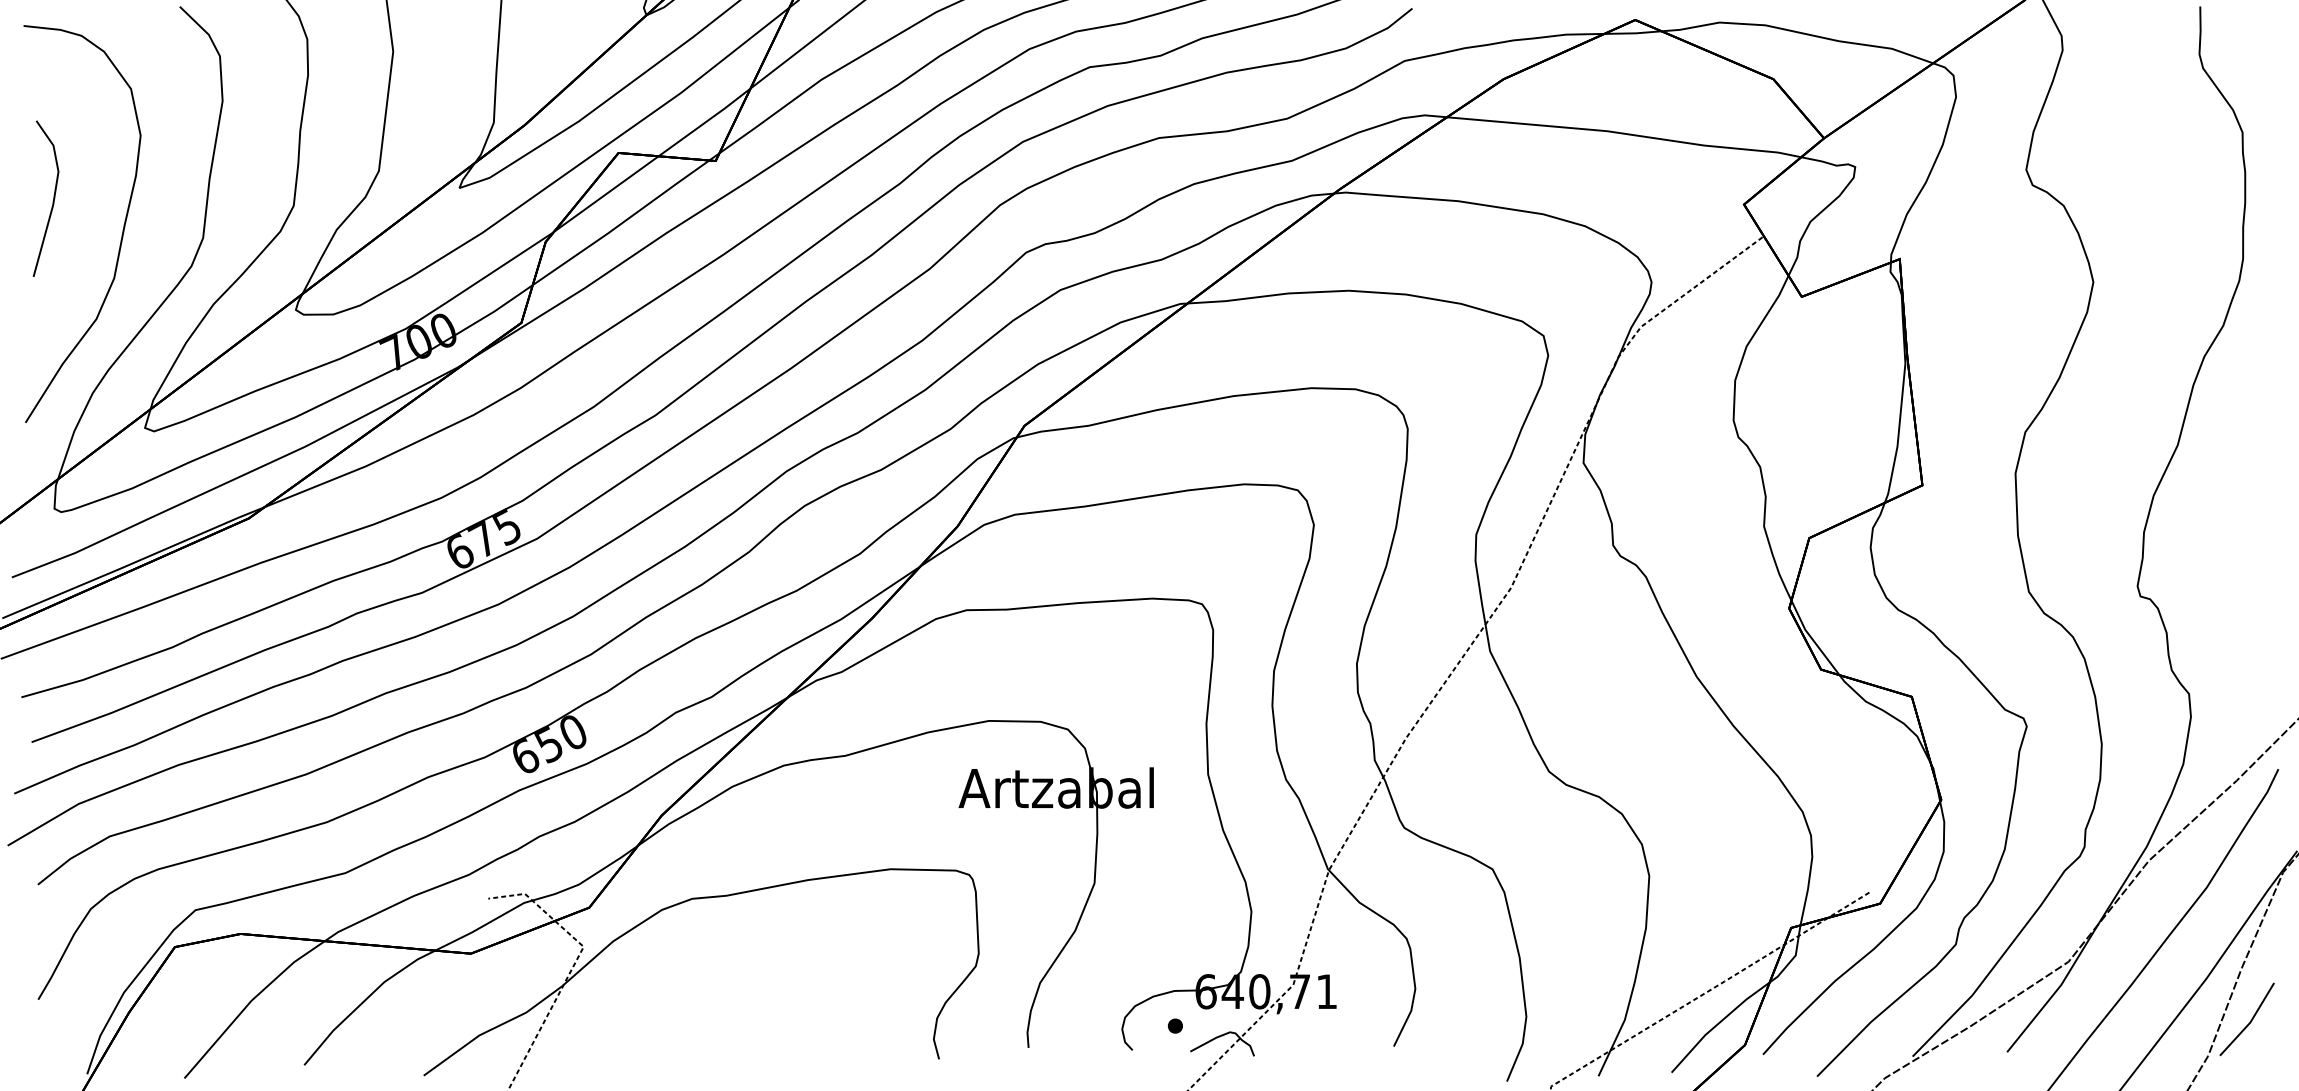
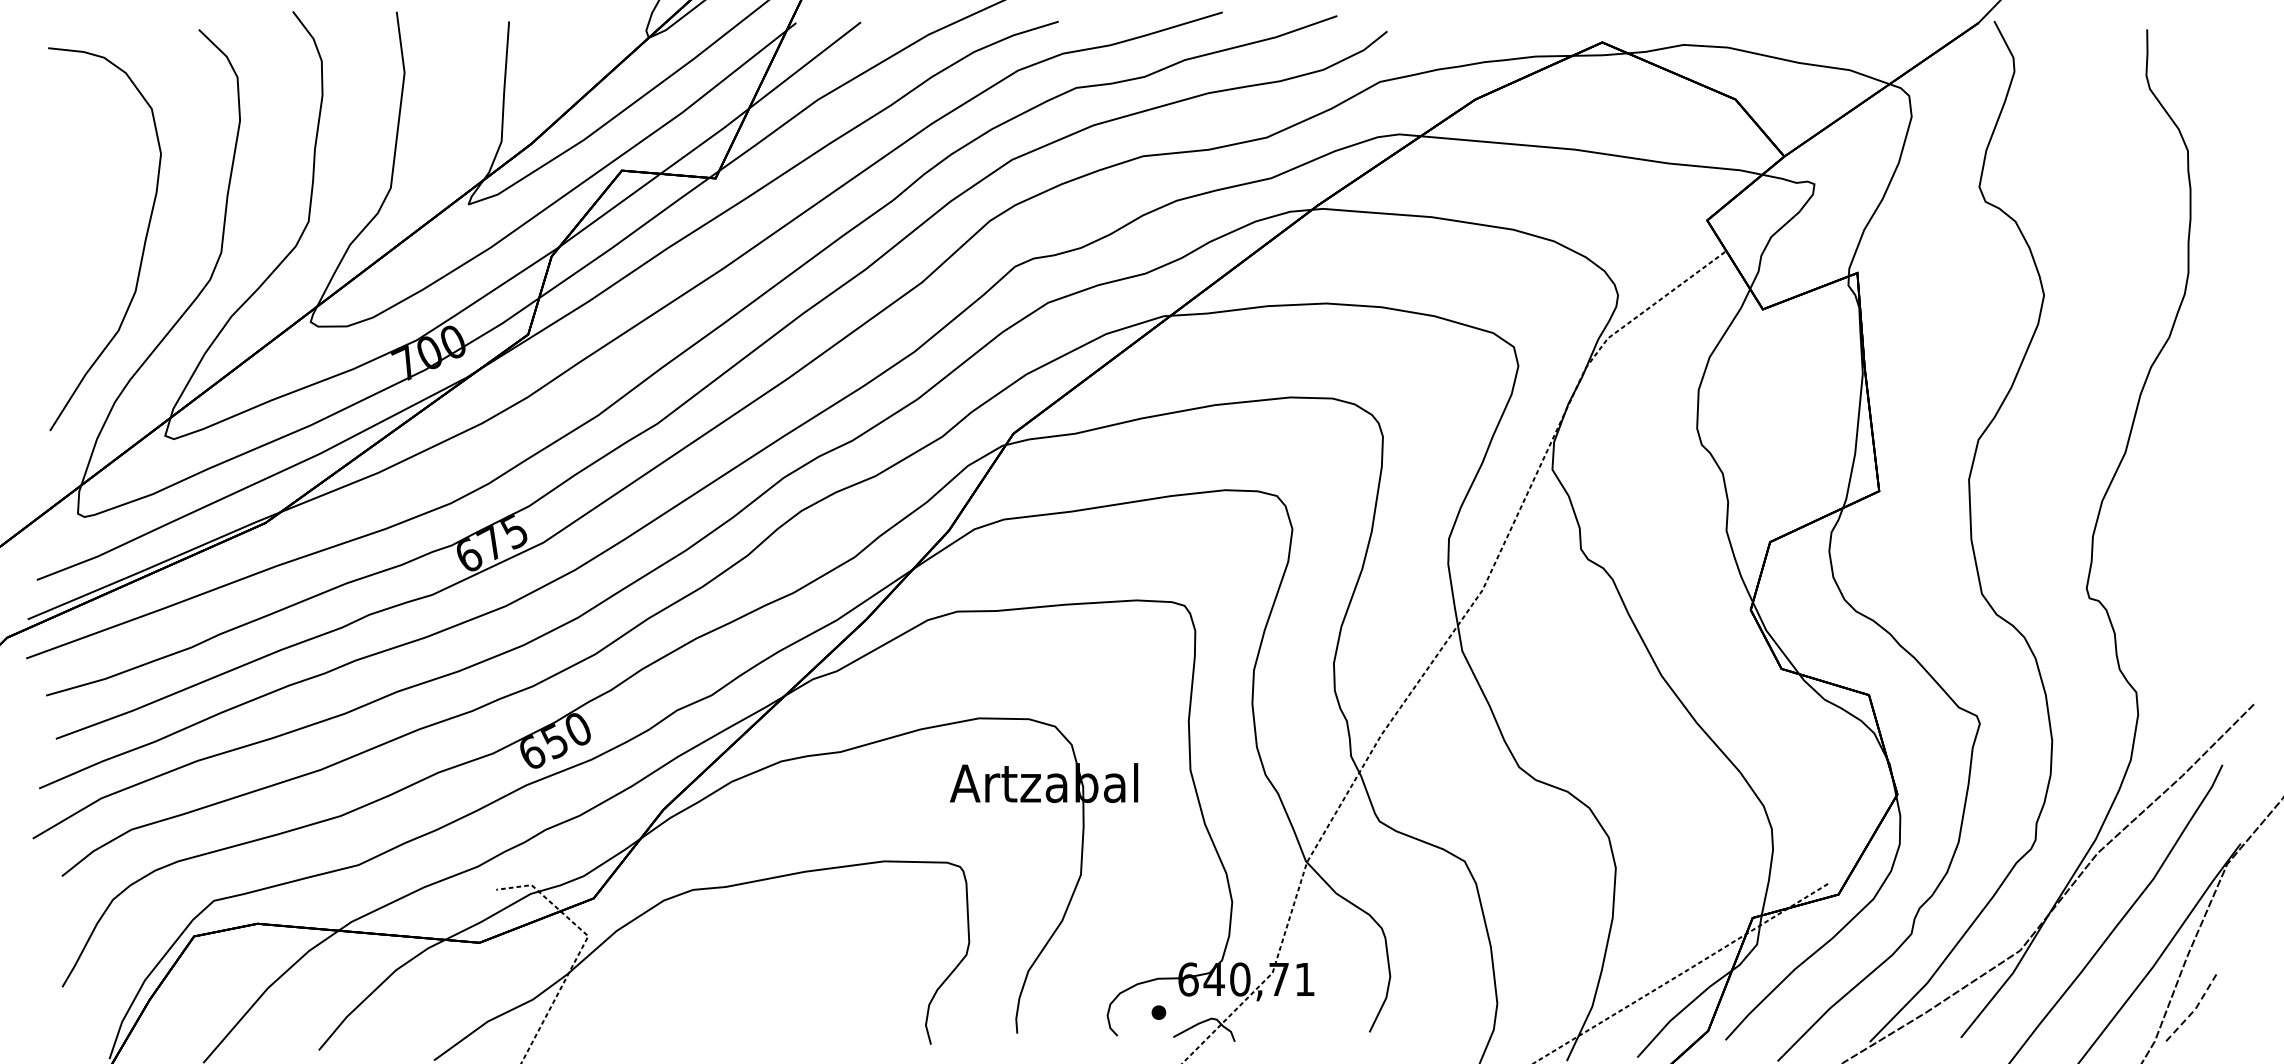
line: (52, 198) -> (76, 214), removed
line: (2250, 1022) -> (2195, 1009), solid -> dashed

